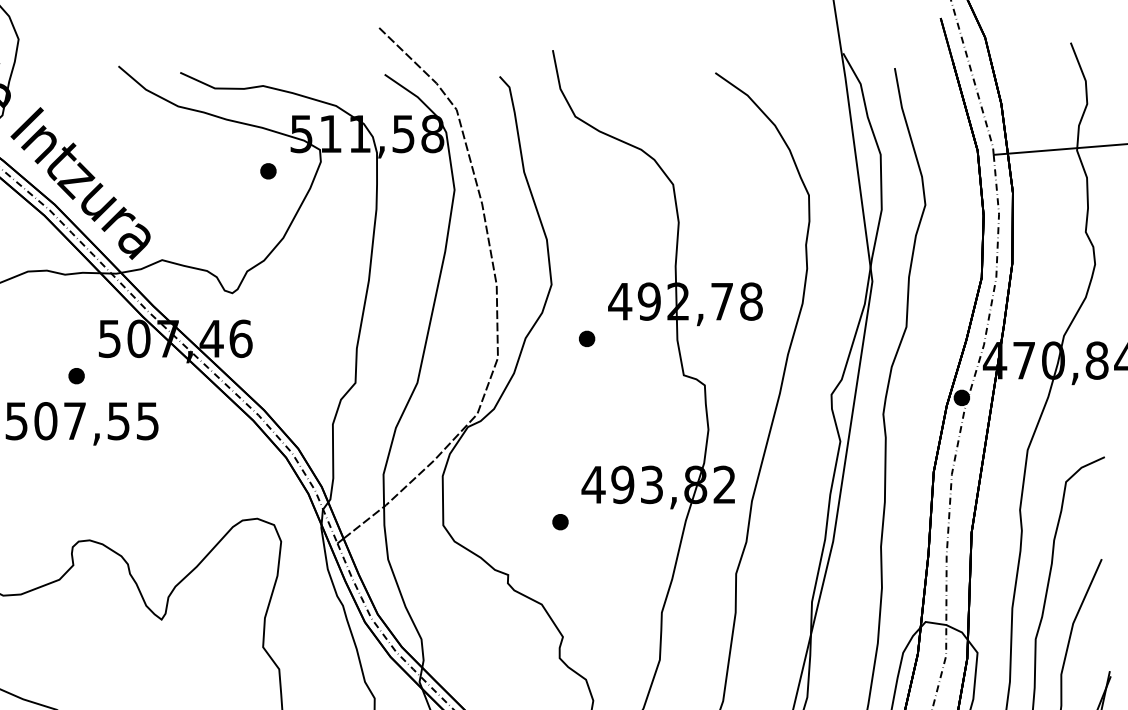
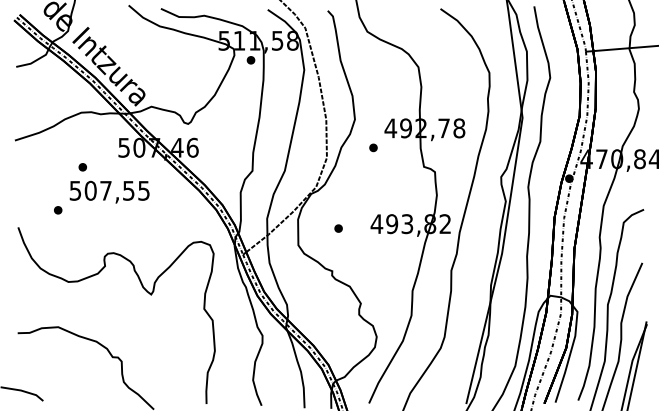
part: (267, 171) -> (250, 60), moved
part: (76, 376) -> (82, 167), moved
part: (560, 521) -> (338, 228), moved

